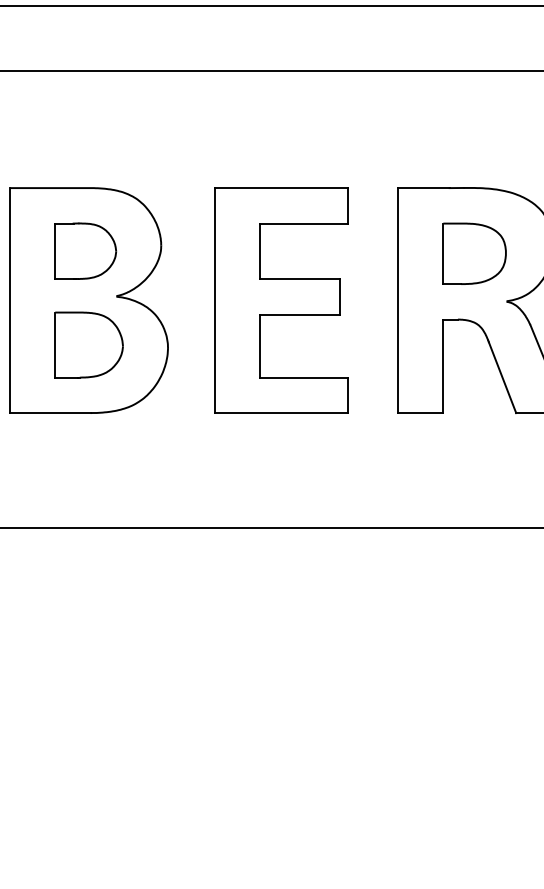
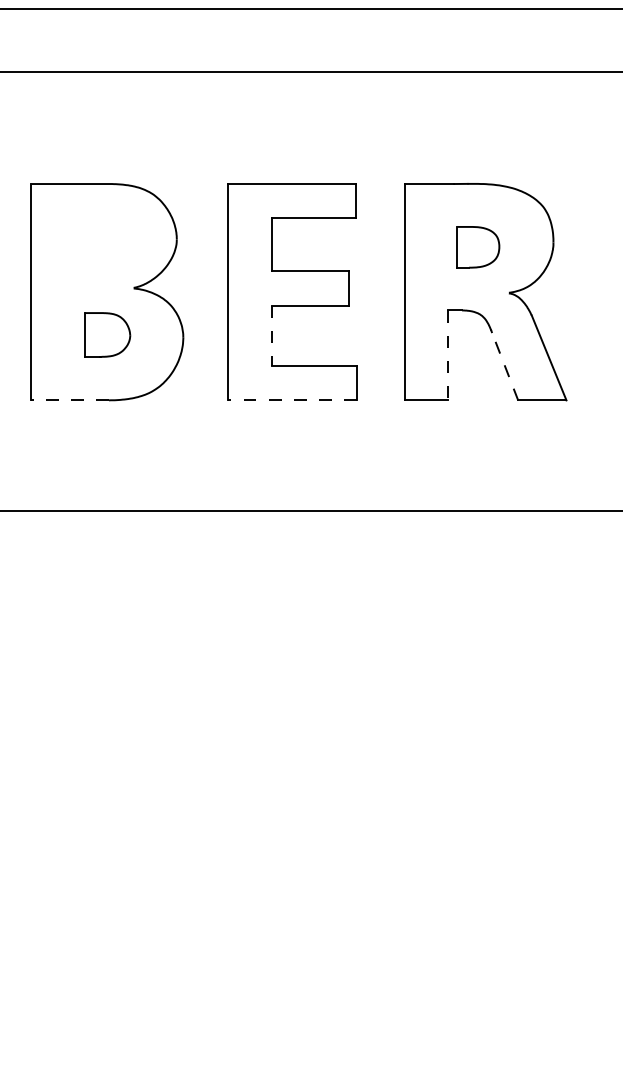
part: (86, 251) -> (104, 244), removed
part: (474, 254) -> (478, 247), size x0.7
part: (89, 344) -> (107, 334), size x0.7
line: (259, 346) -> (271, 336), solid -> dashed
line: (443, 366) -> (448, 355), solid -> dashed
line: (503, 377) -> (505, 366), solid -> dashed
line: (50, 413) -> (70, 400), solid -> dashed
line: (281, 413) -> (292, 400), solid -> dashed

